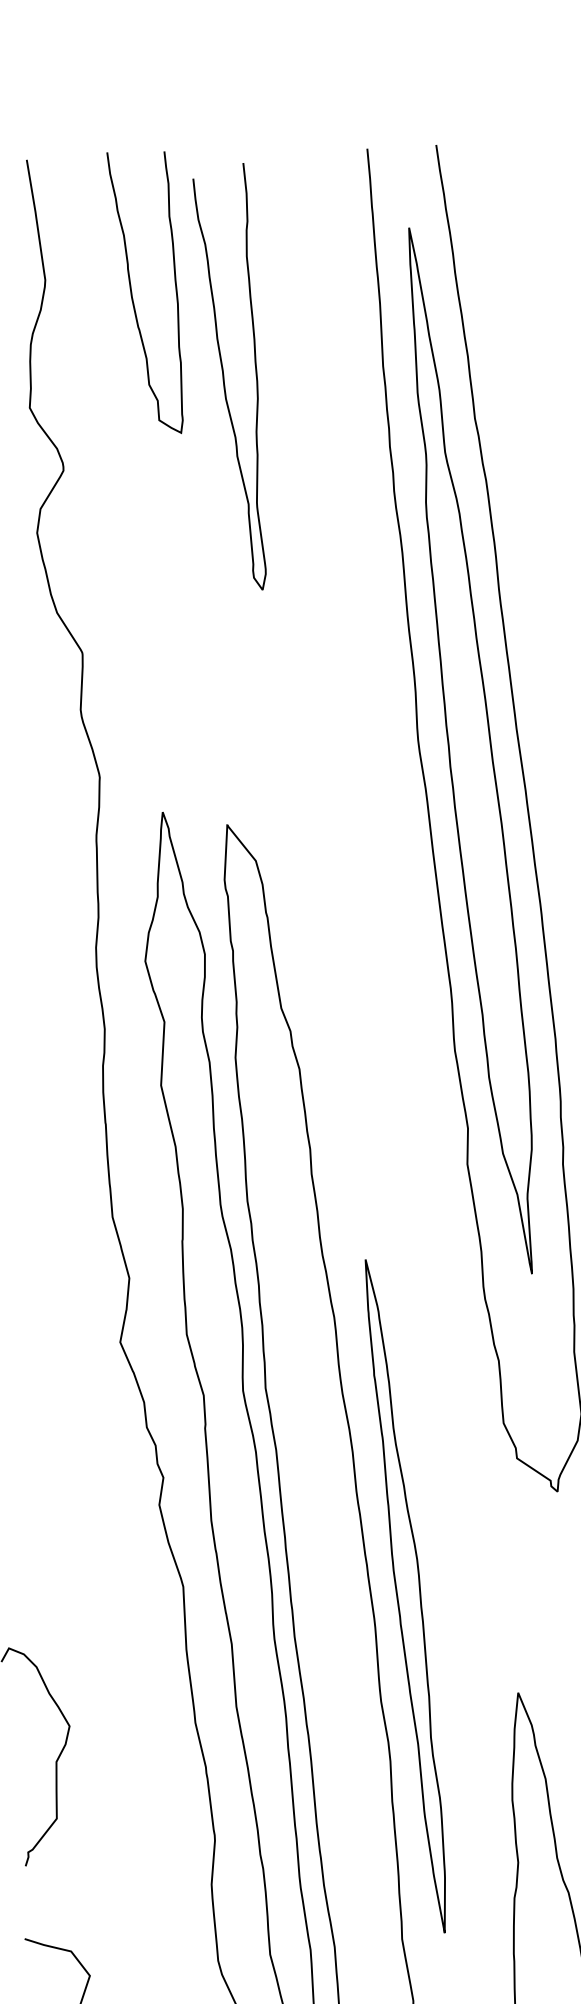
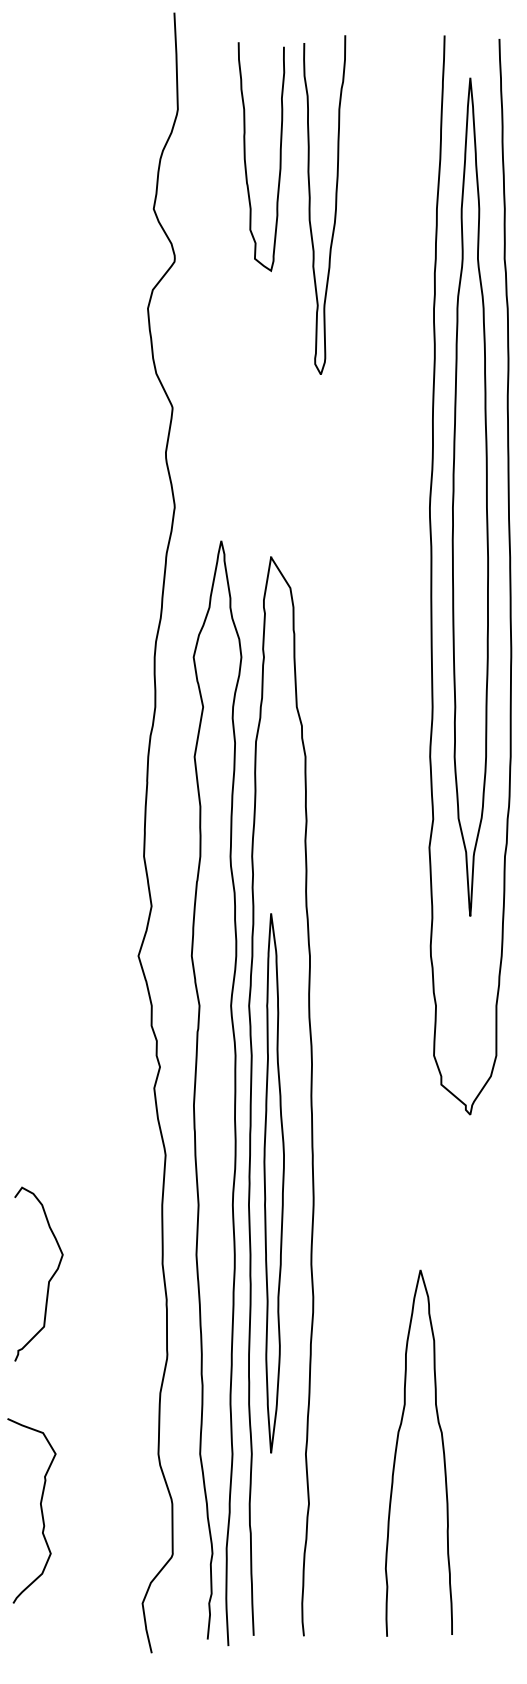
curve: (132, 293) -> (245, 156), moved
part: (469, 750) -> (469, 496), moved
part: (408, 1596) -> (273, 1183), moved

